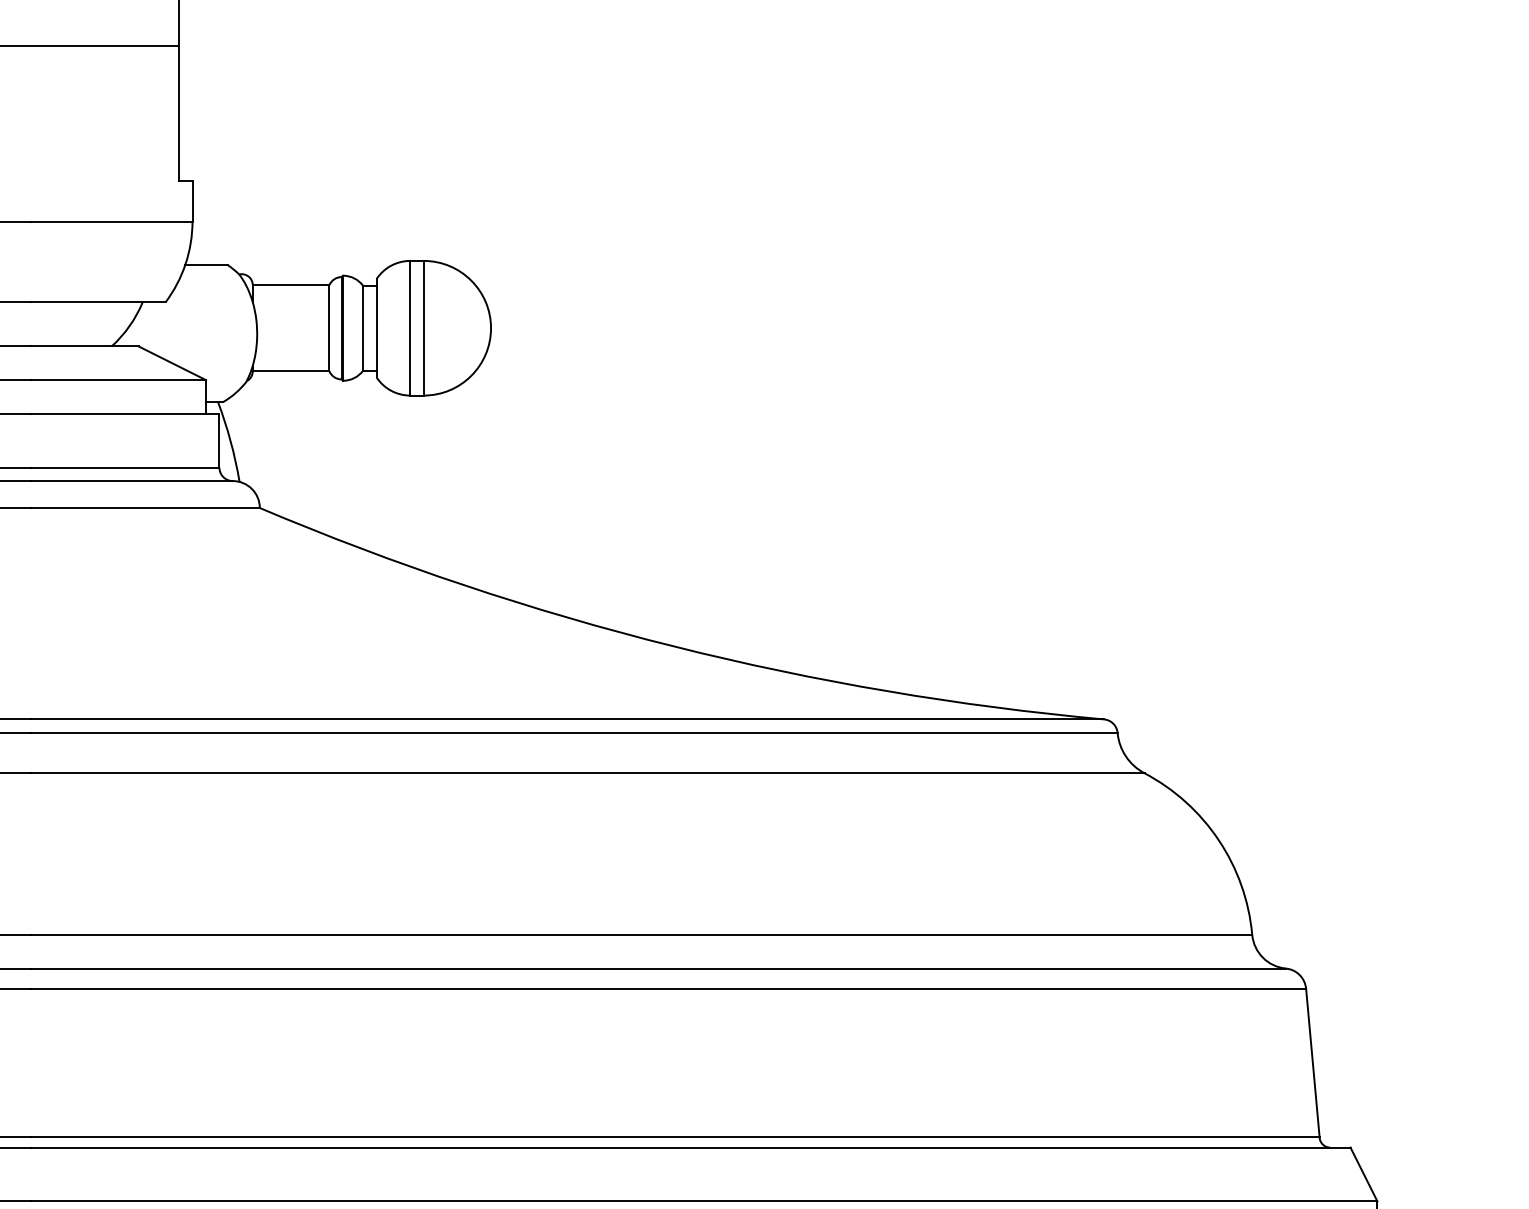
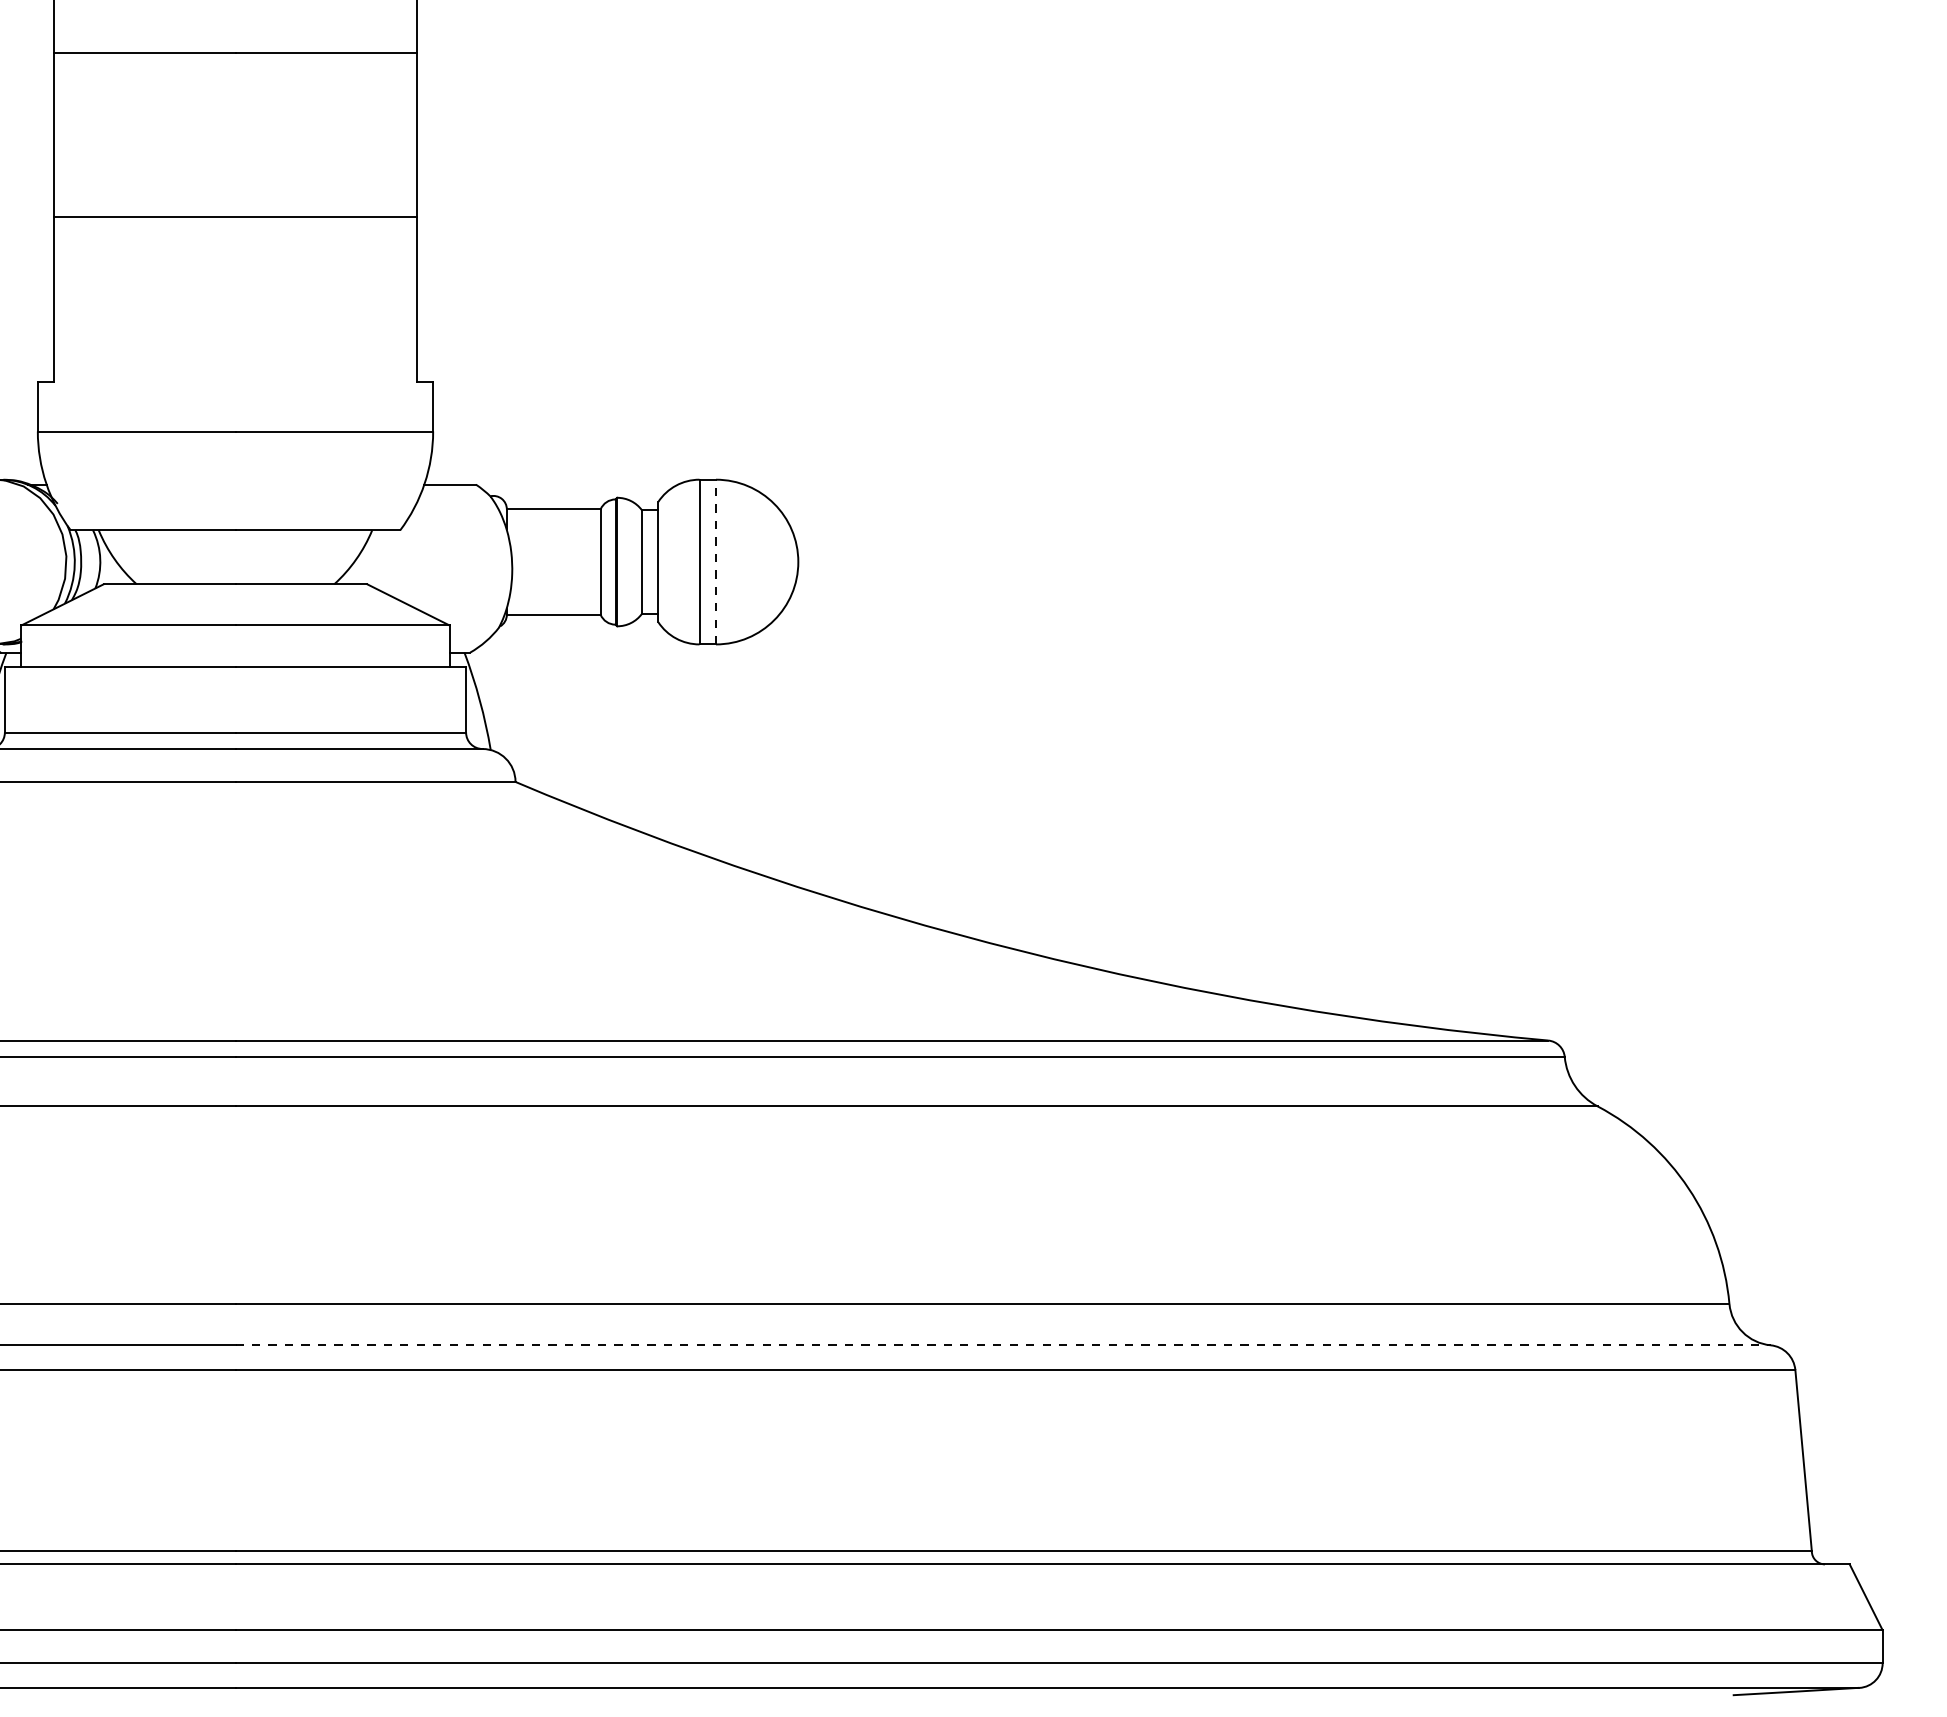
line: (423, 327) -> (715, 561), solid -> dashed
line: (658, 968) -> (1003, 1345), solid -> dashed

